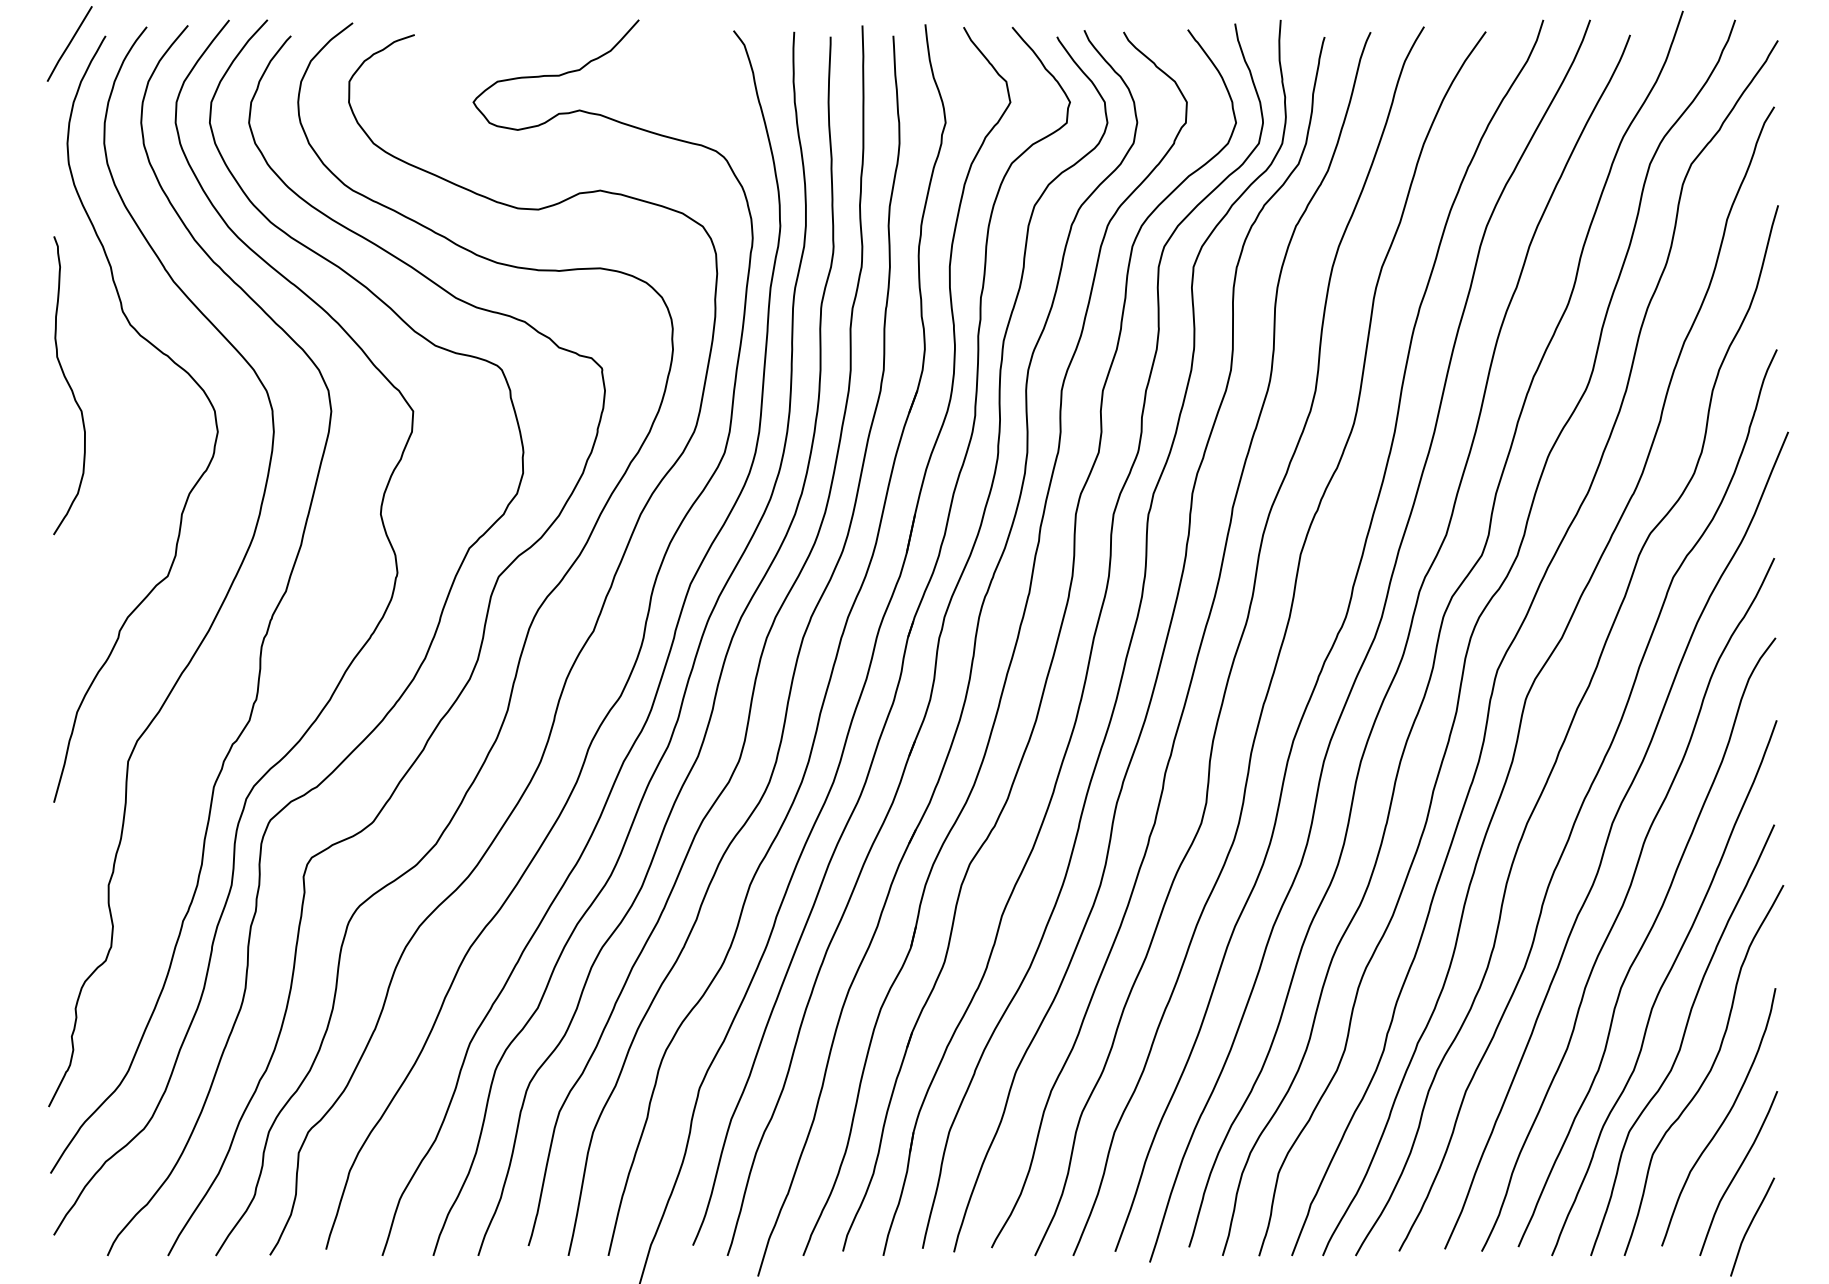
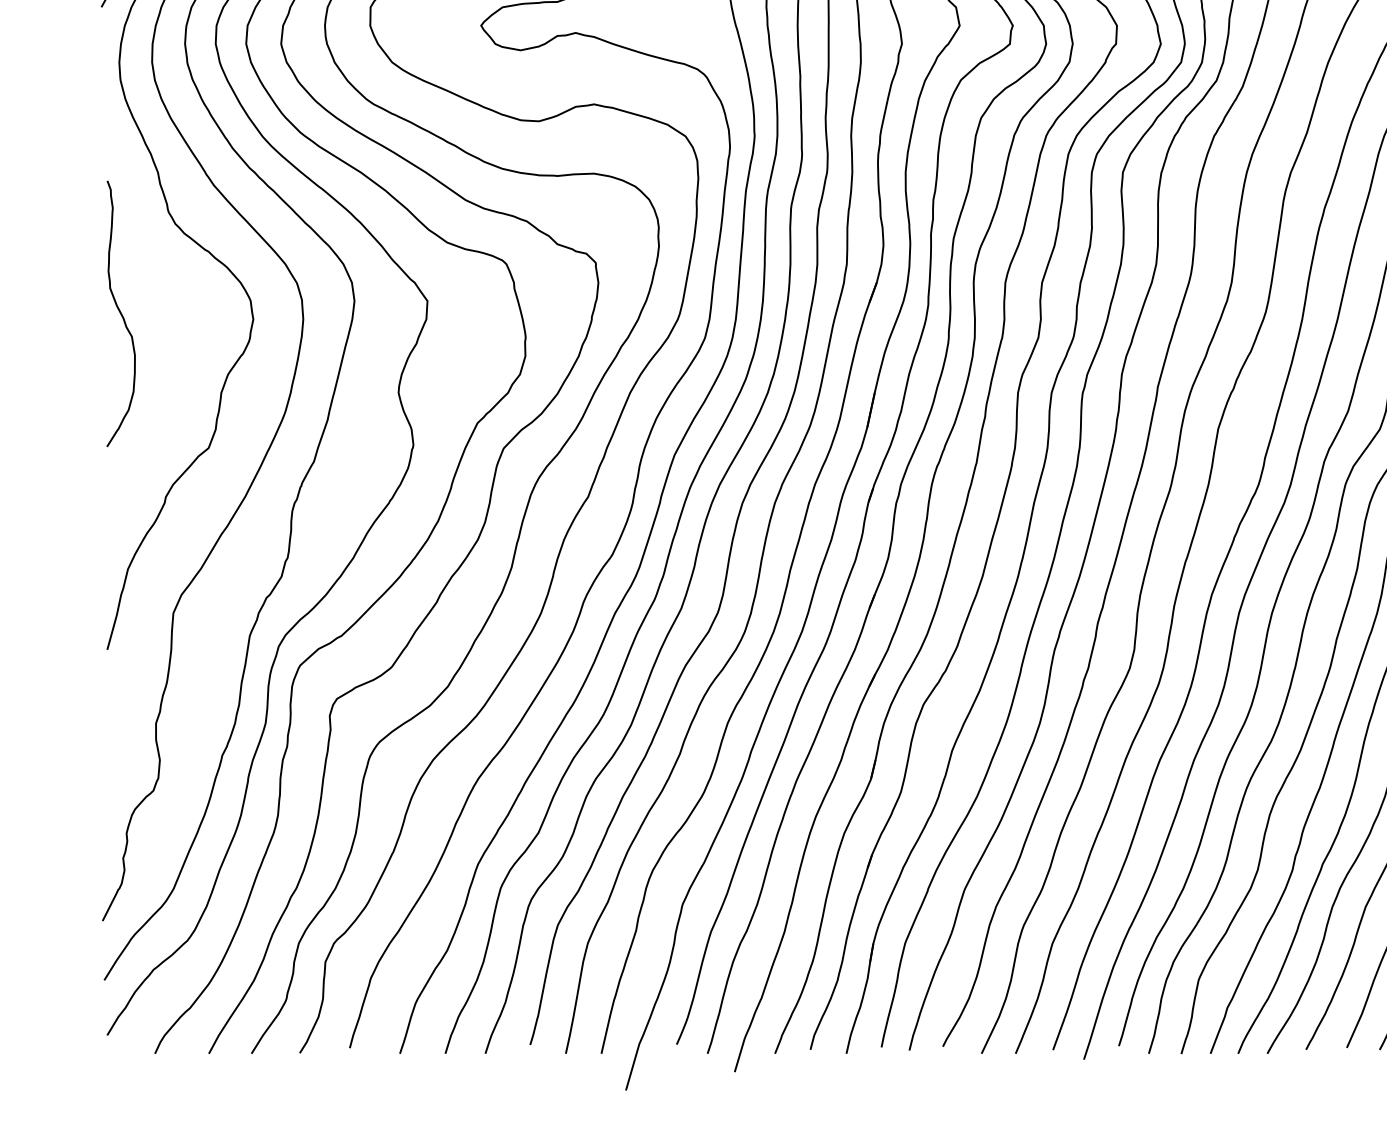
curve: (69, 385) -> (121, 313), moved

